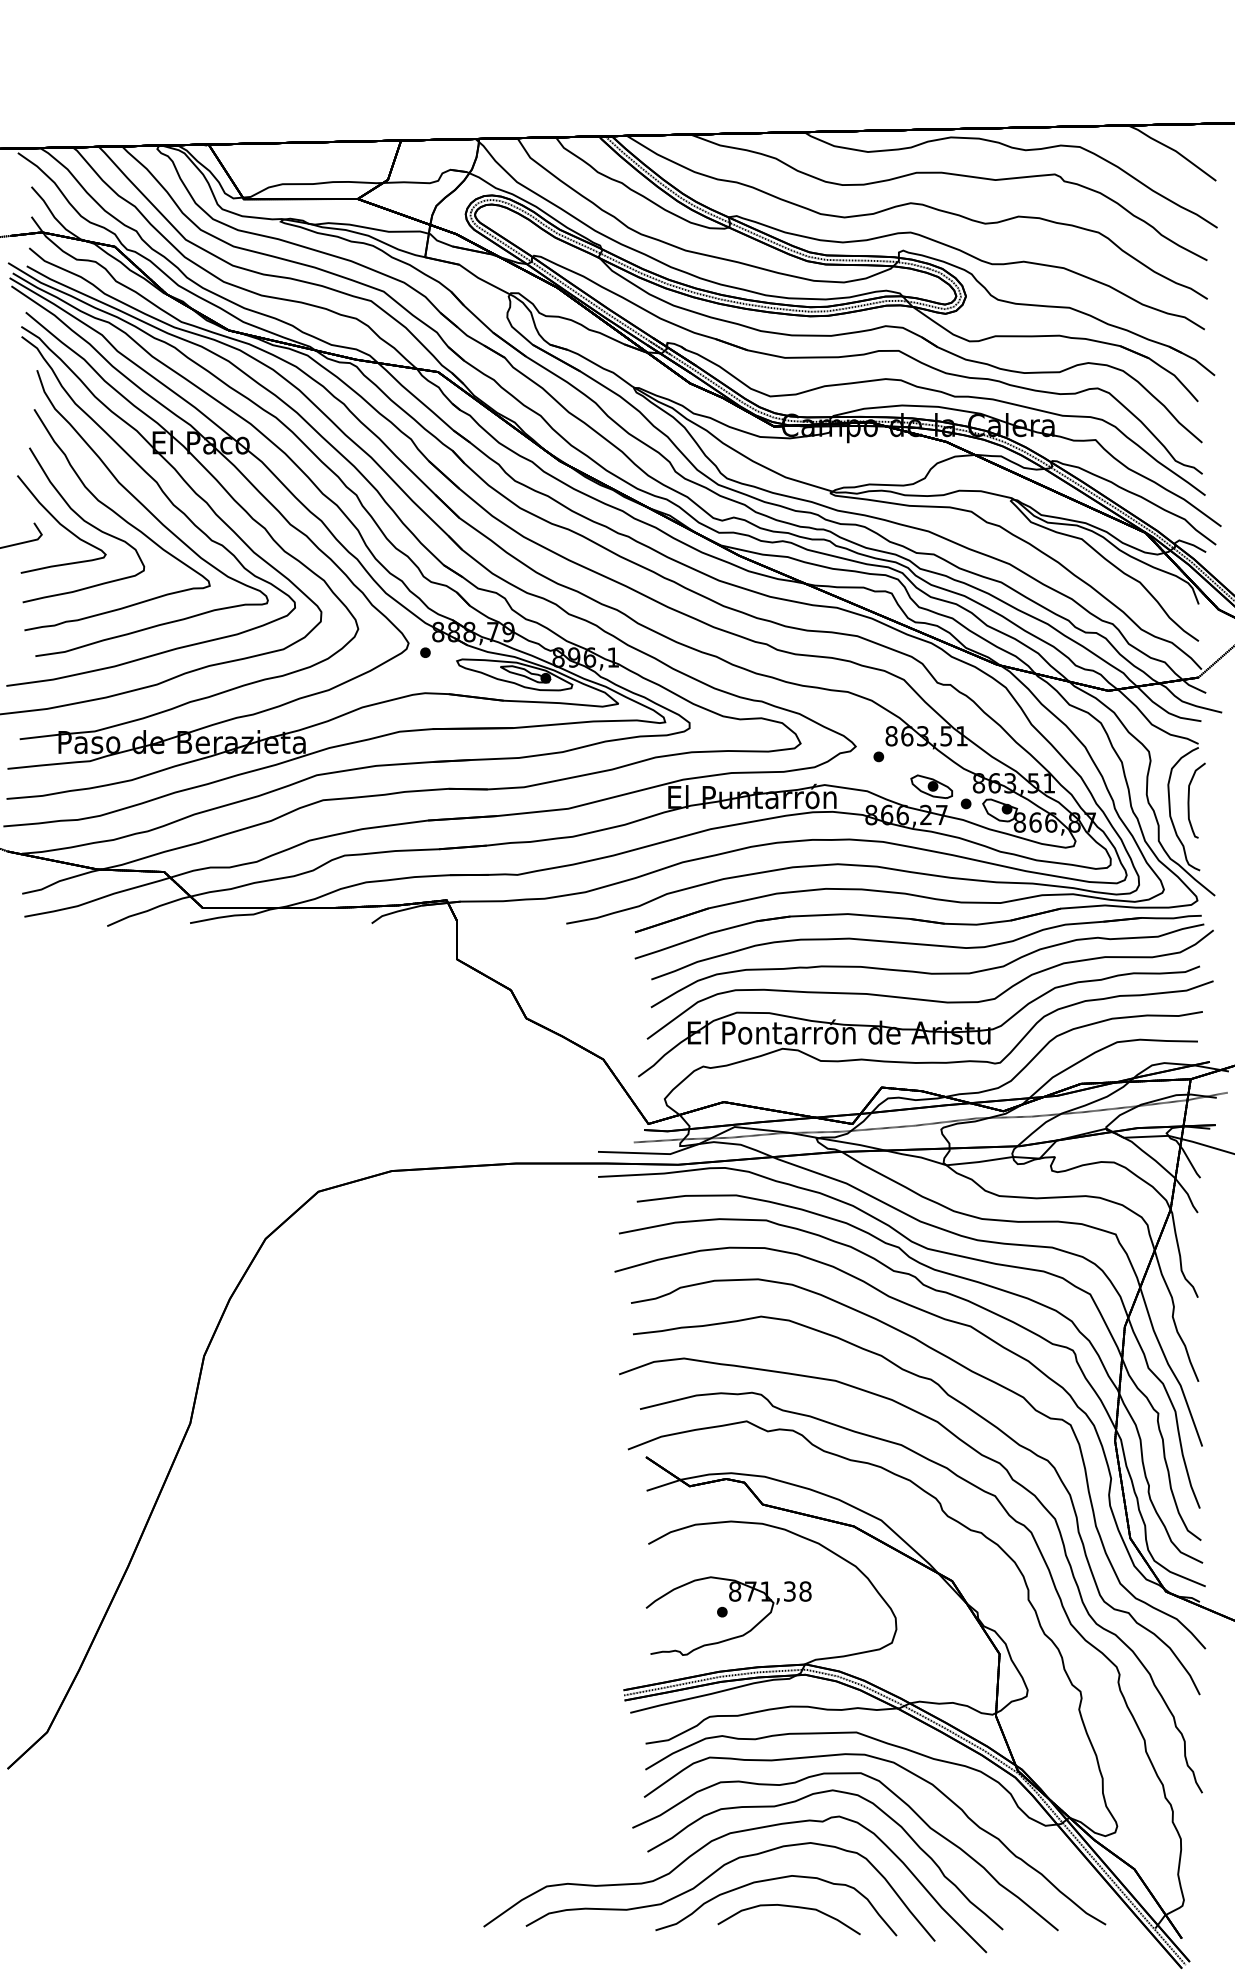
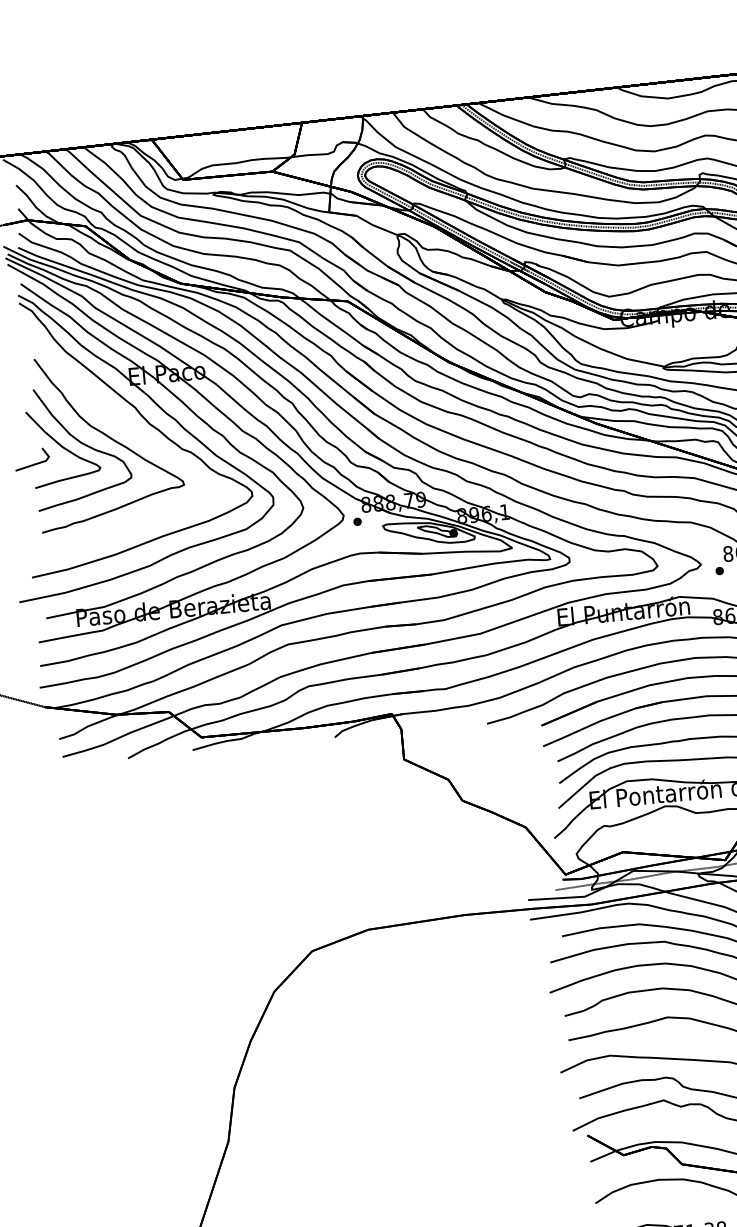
part: (151, 513) -> (133, 432), removed

